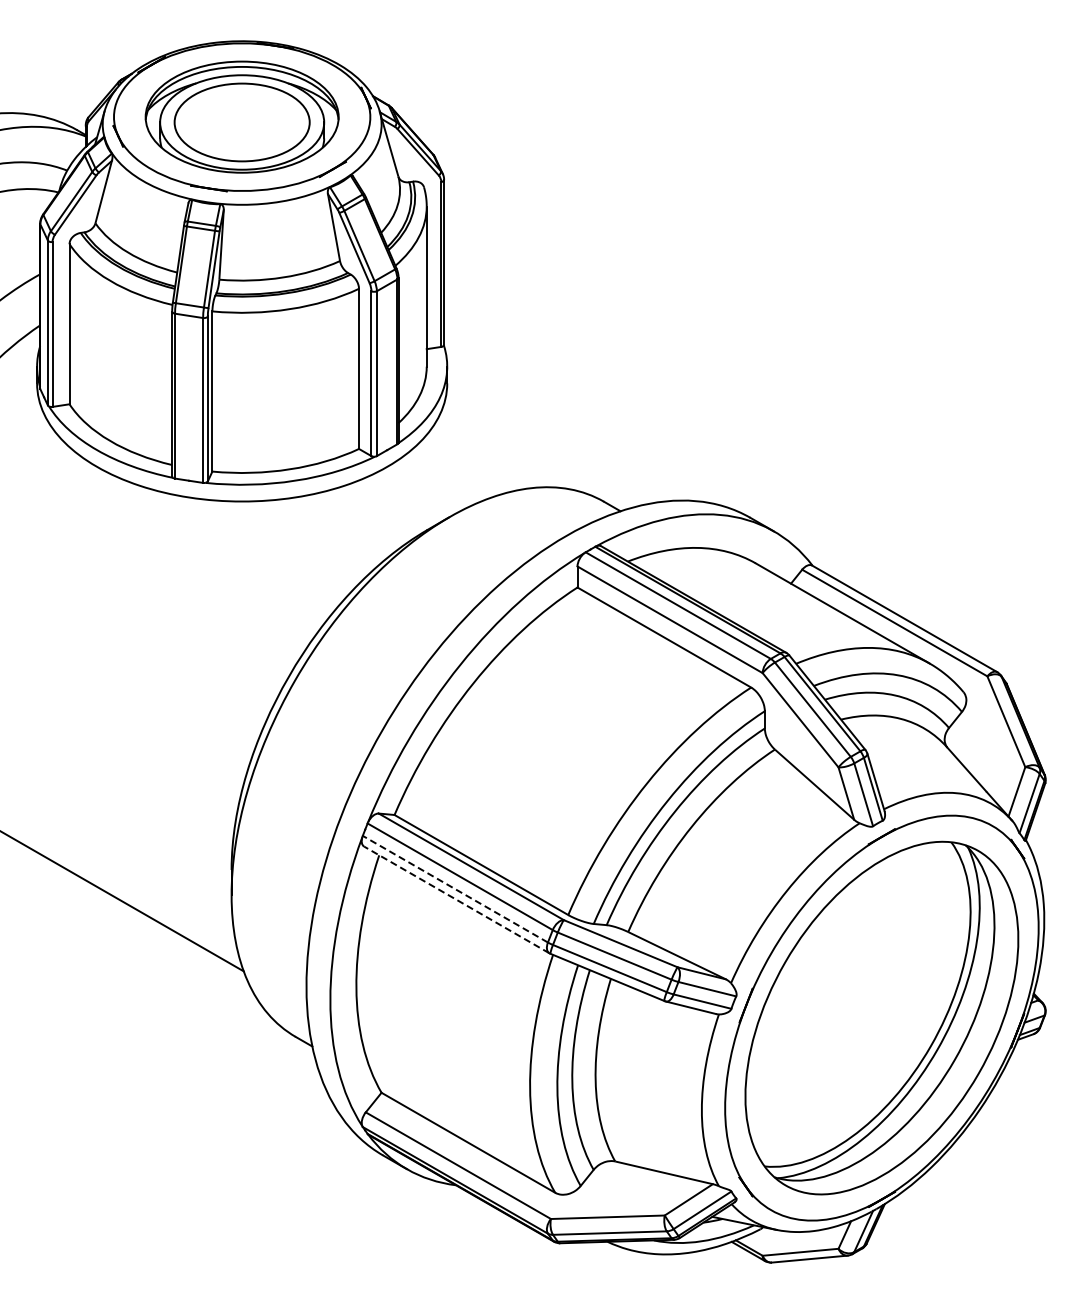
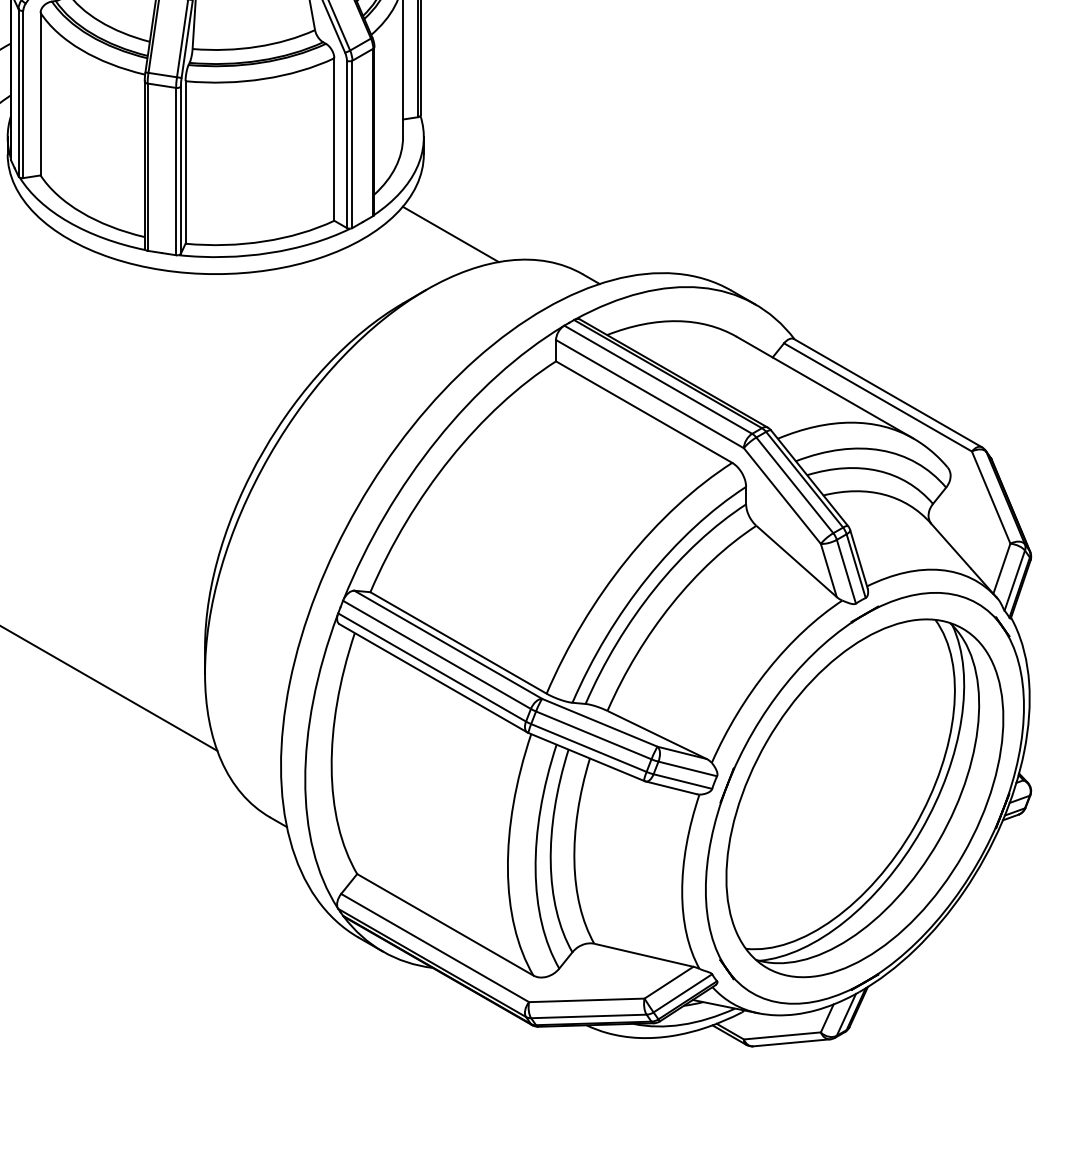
line: (473, 462) -> (450, 234), added
line: (455, 889) -> (432, 667), dashed -> solid
line: (456, 899) -> (433, 677), dashed -> solid

